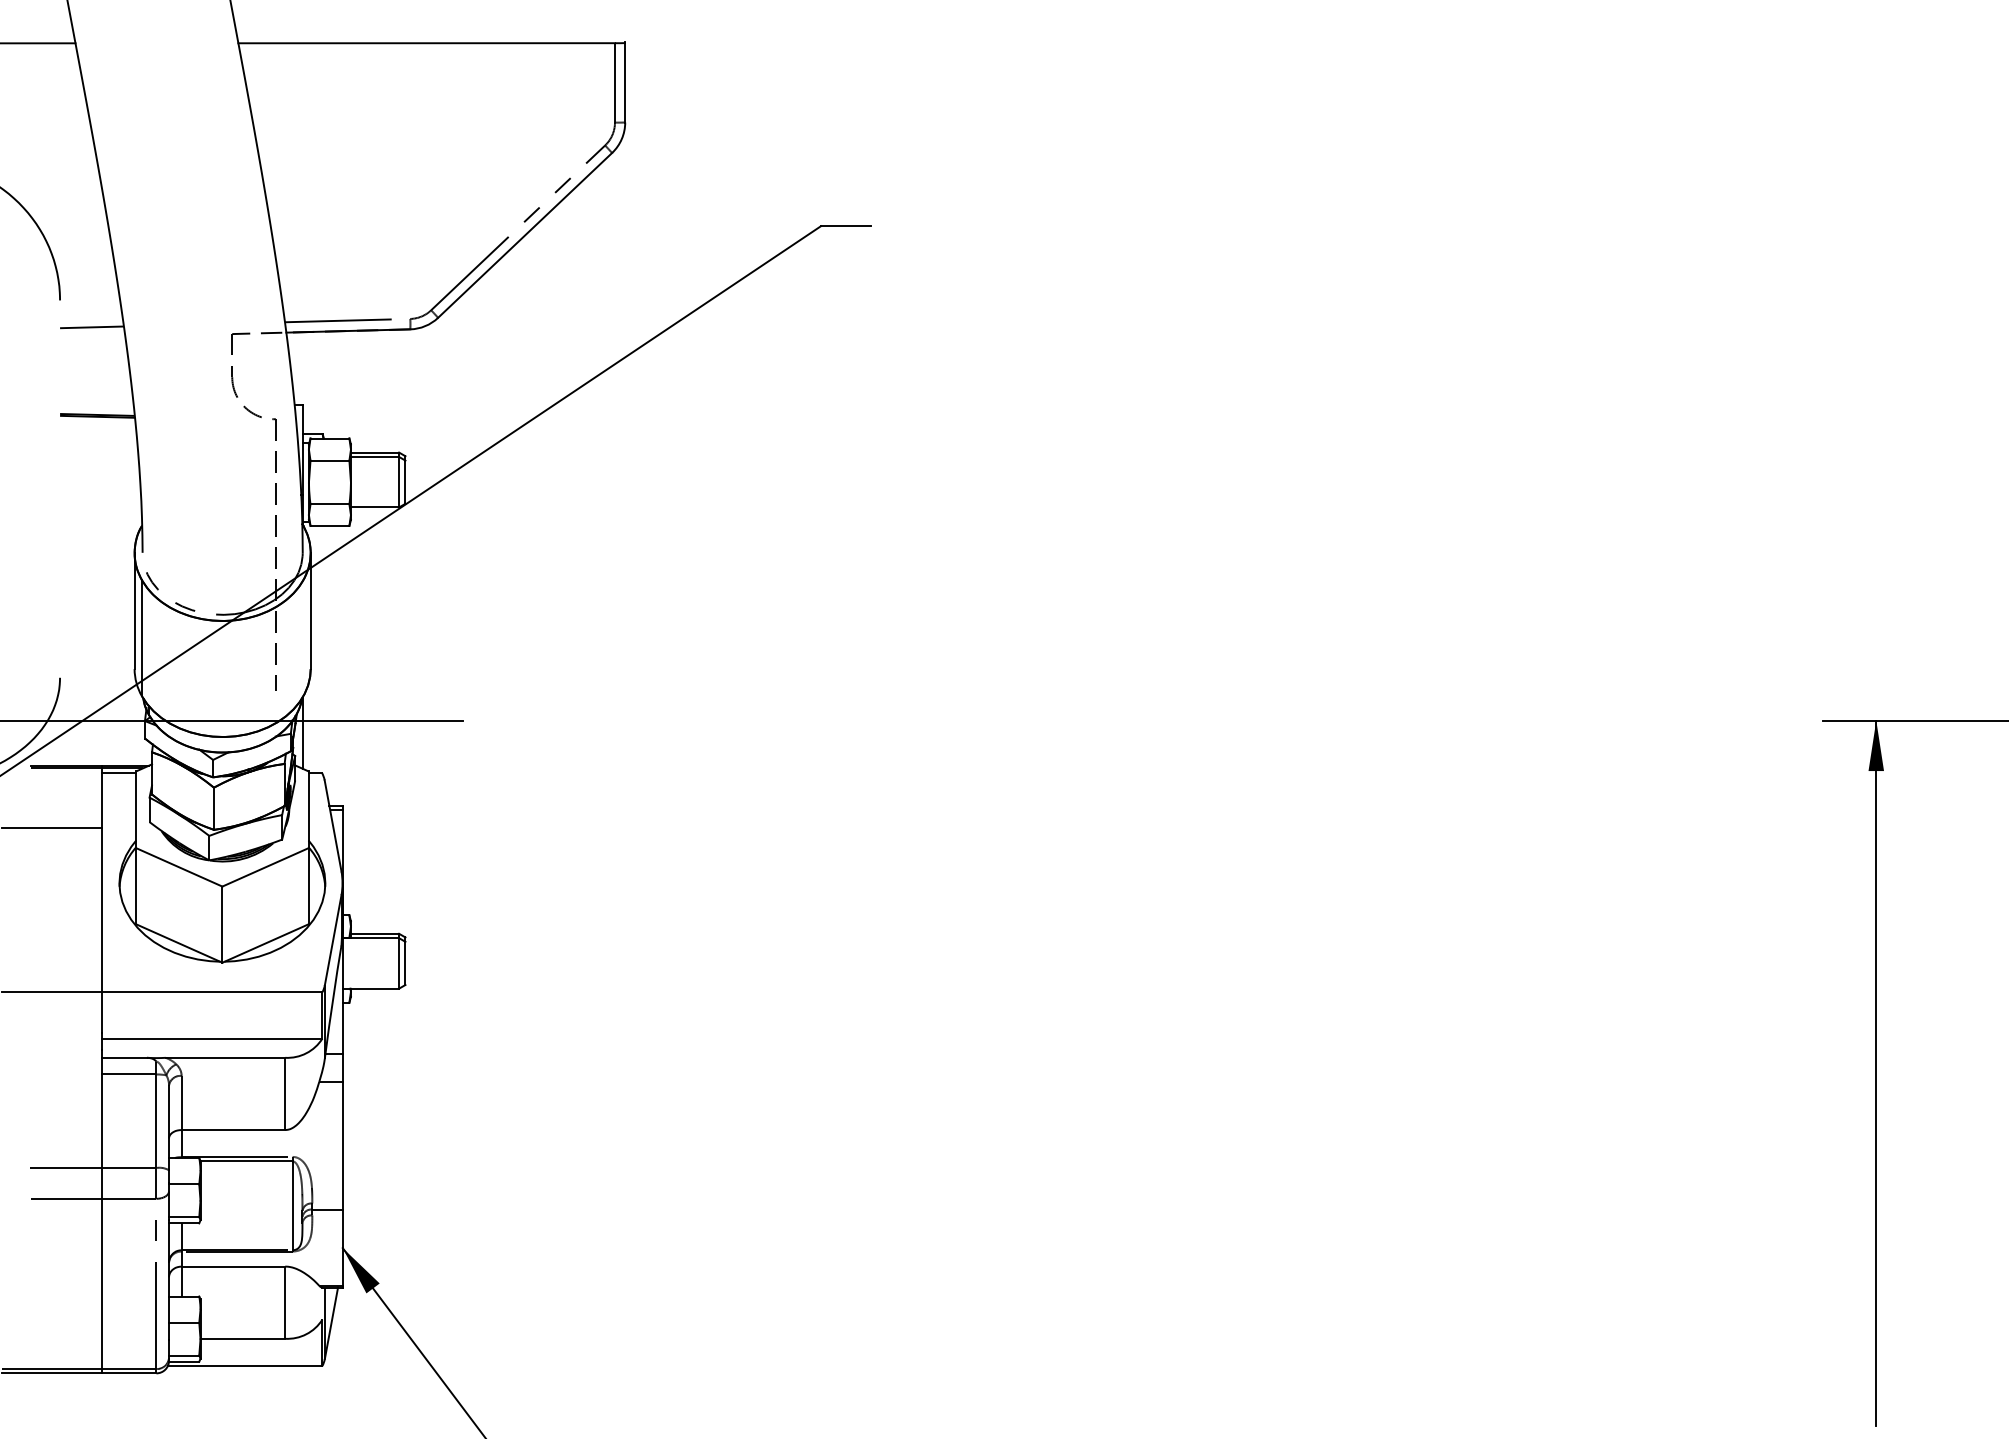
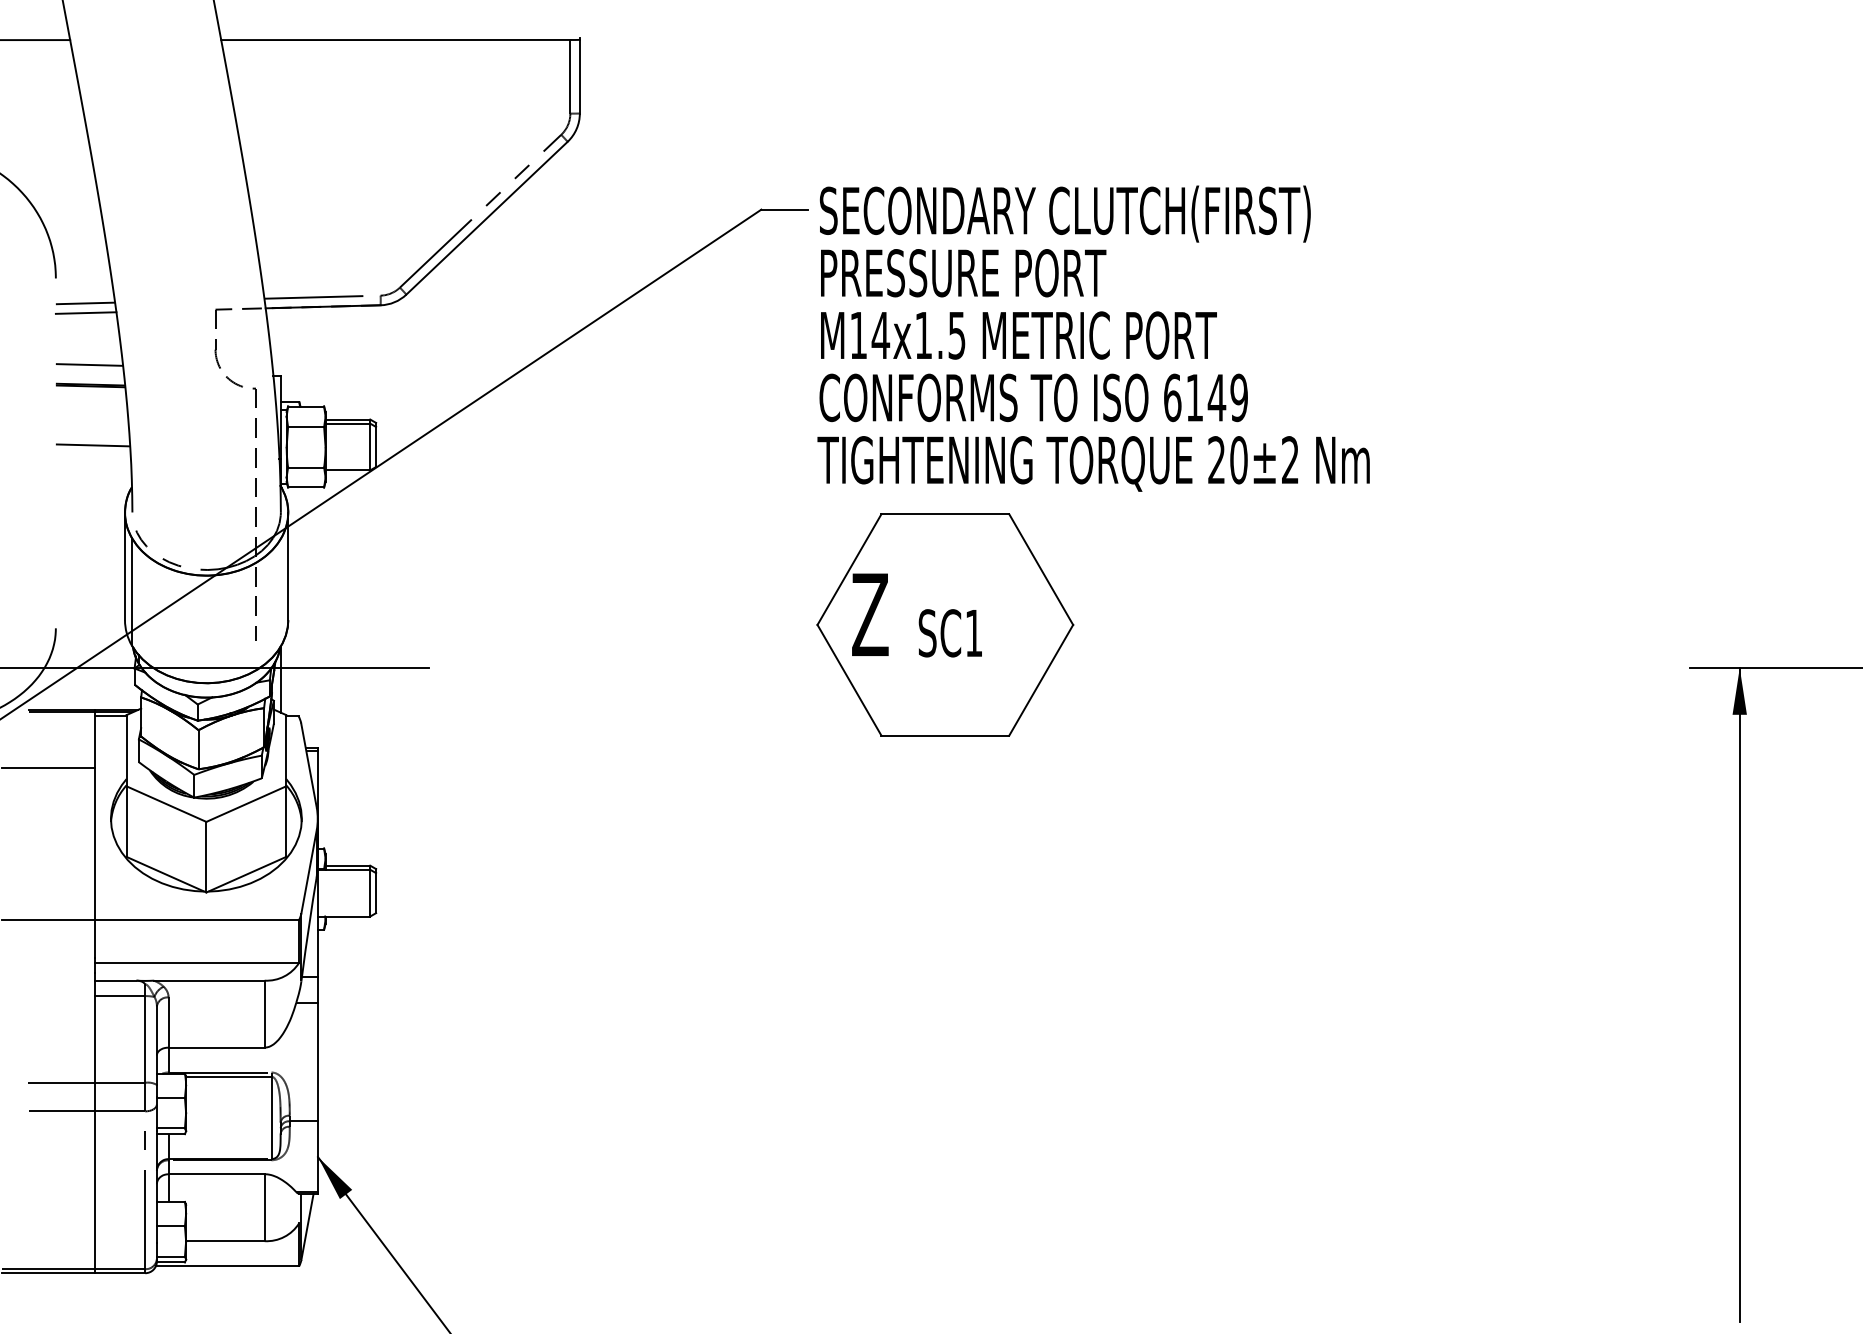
line: (92, 337) -> (85, 312), added
line: (96, 393) -> (89, 364), added
line: (99, 480) -> (92, 445), added
part: (1178, 496) -> (1092, 460), added

